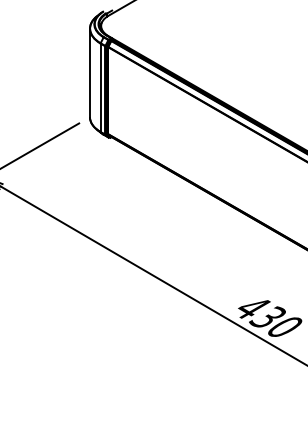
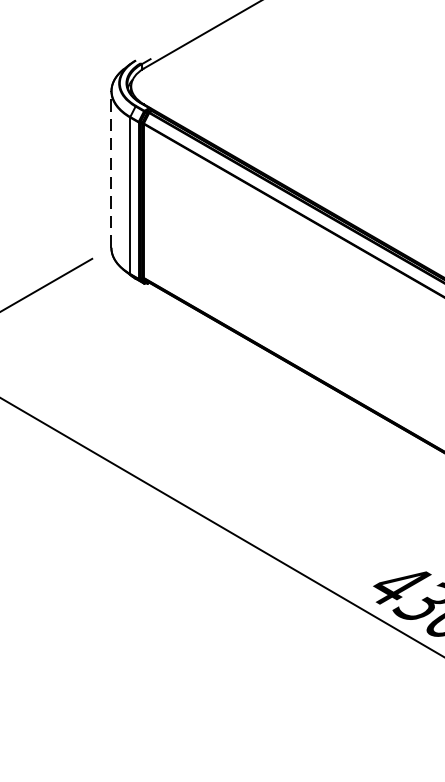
line: (89, 72) -> (110, 168), solid -> dashed

